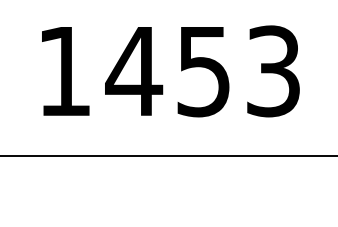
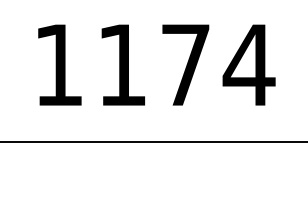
text: (203, 71) -> (185, 65), 1453 -> 1174

